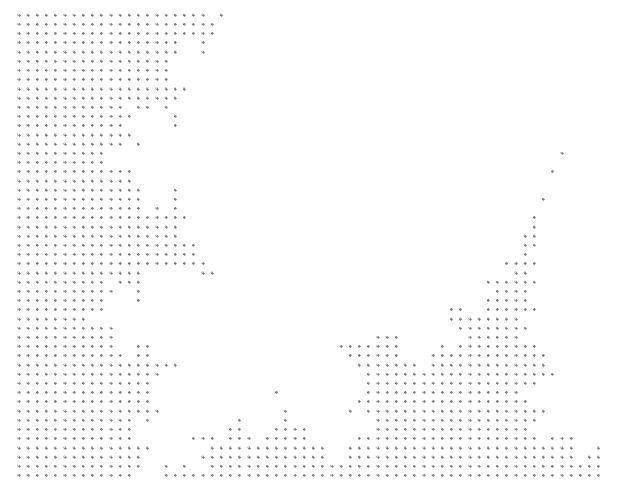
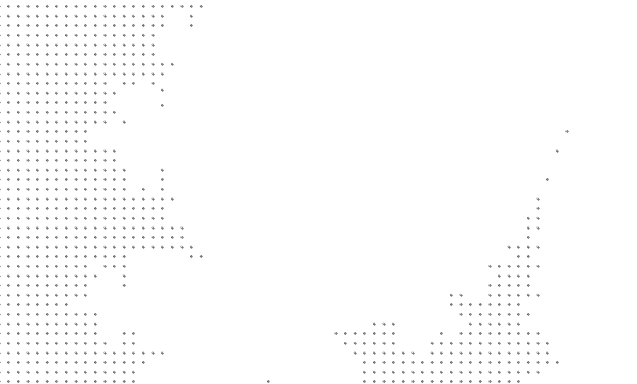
part: (175, 120) -> (162, 97), size x1.6

